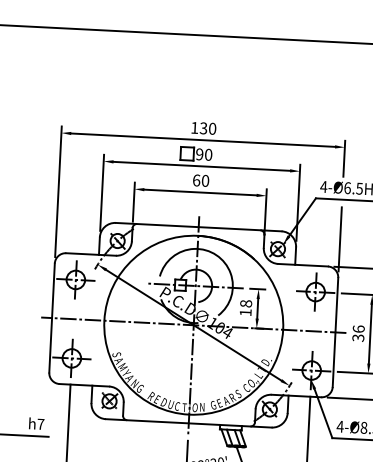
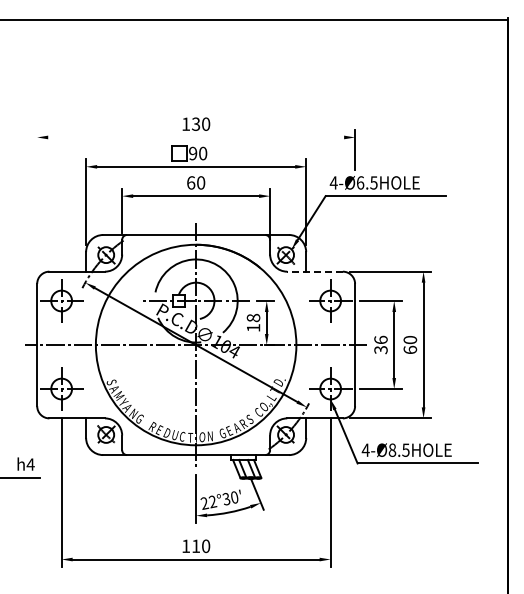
line: (203, 140) -> (196, 137), removed
line: (58, 191) -> (37, 203), removed
line: (340, 239) -> (355, 240), removed
line: (303, 265) -> (315, 271), solid -> dashed
text: (40, 424) -> (30, 464), h7 -> h4

